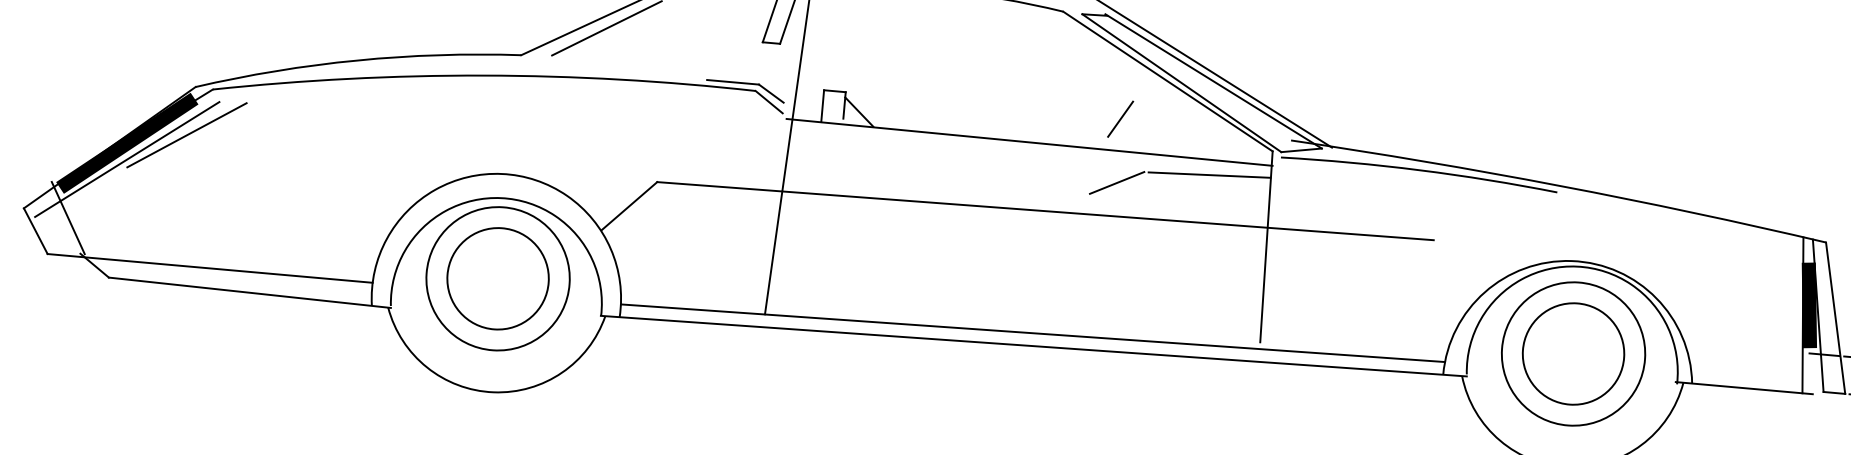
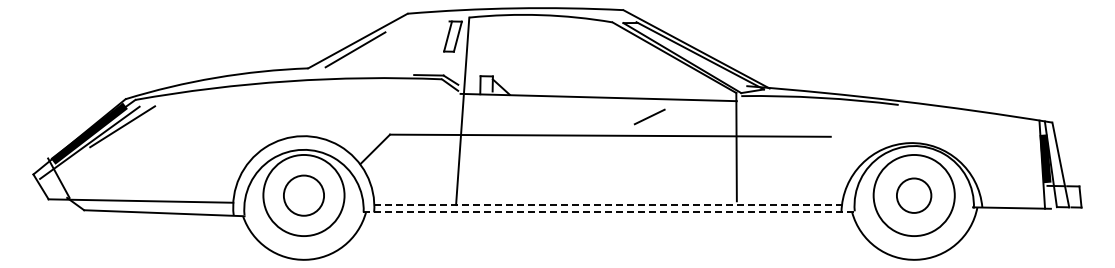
line: (1119, 118) -> (648, 80), removed
line: (1209, 174) -> (701, 108), removed
circle: (497, 278) -> (303, 195), size x0.7
line: (1033, 333) -> (608, 205), solid -> dashed
line: (1034, 346) -> (609, 212), solid -> dashed
circle: (1572, 353) -> (913, 195), size x0.6

